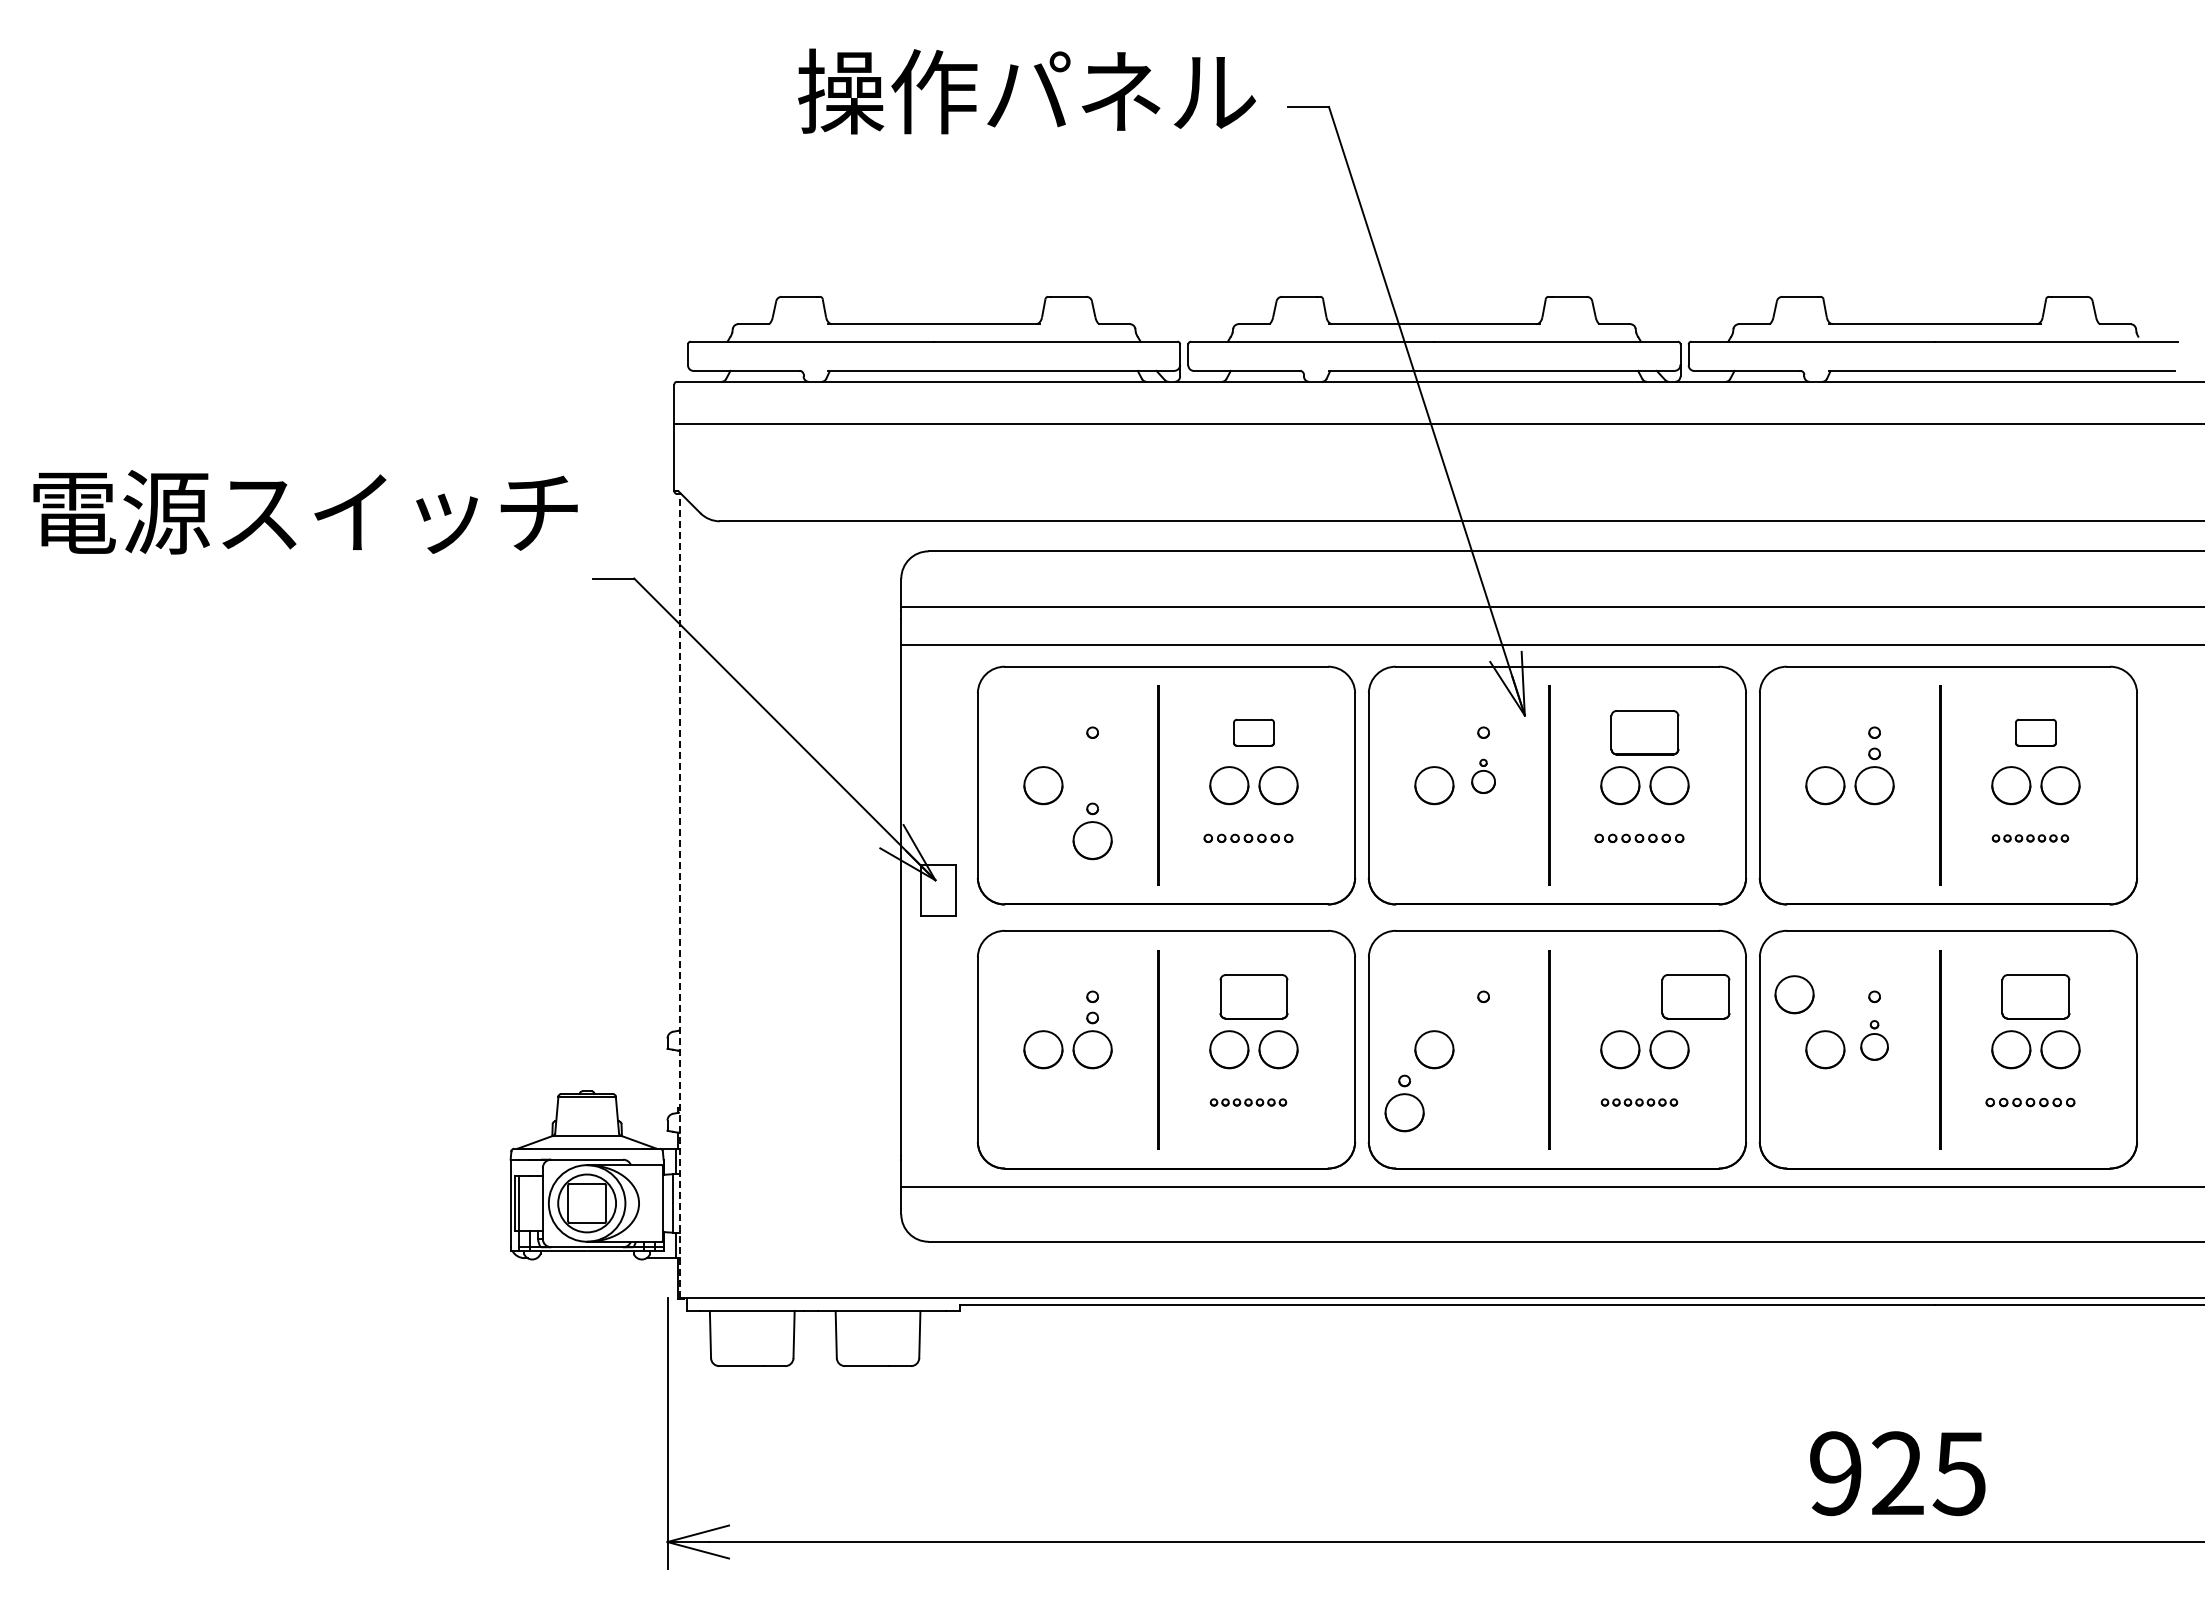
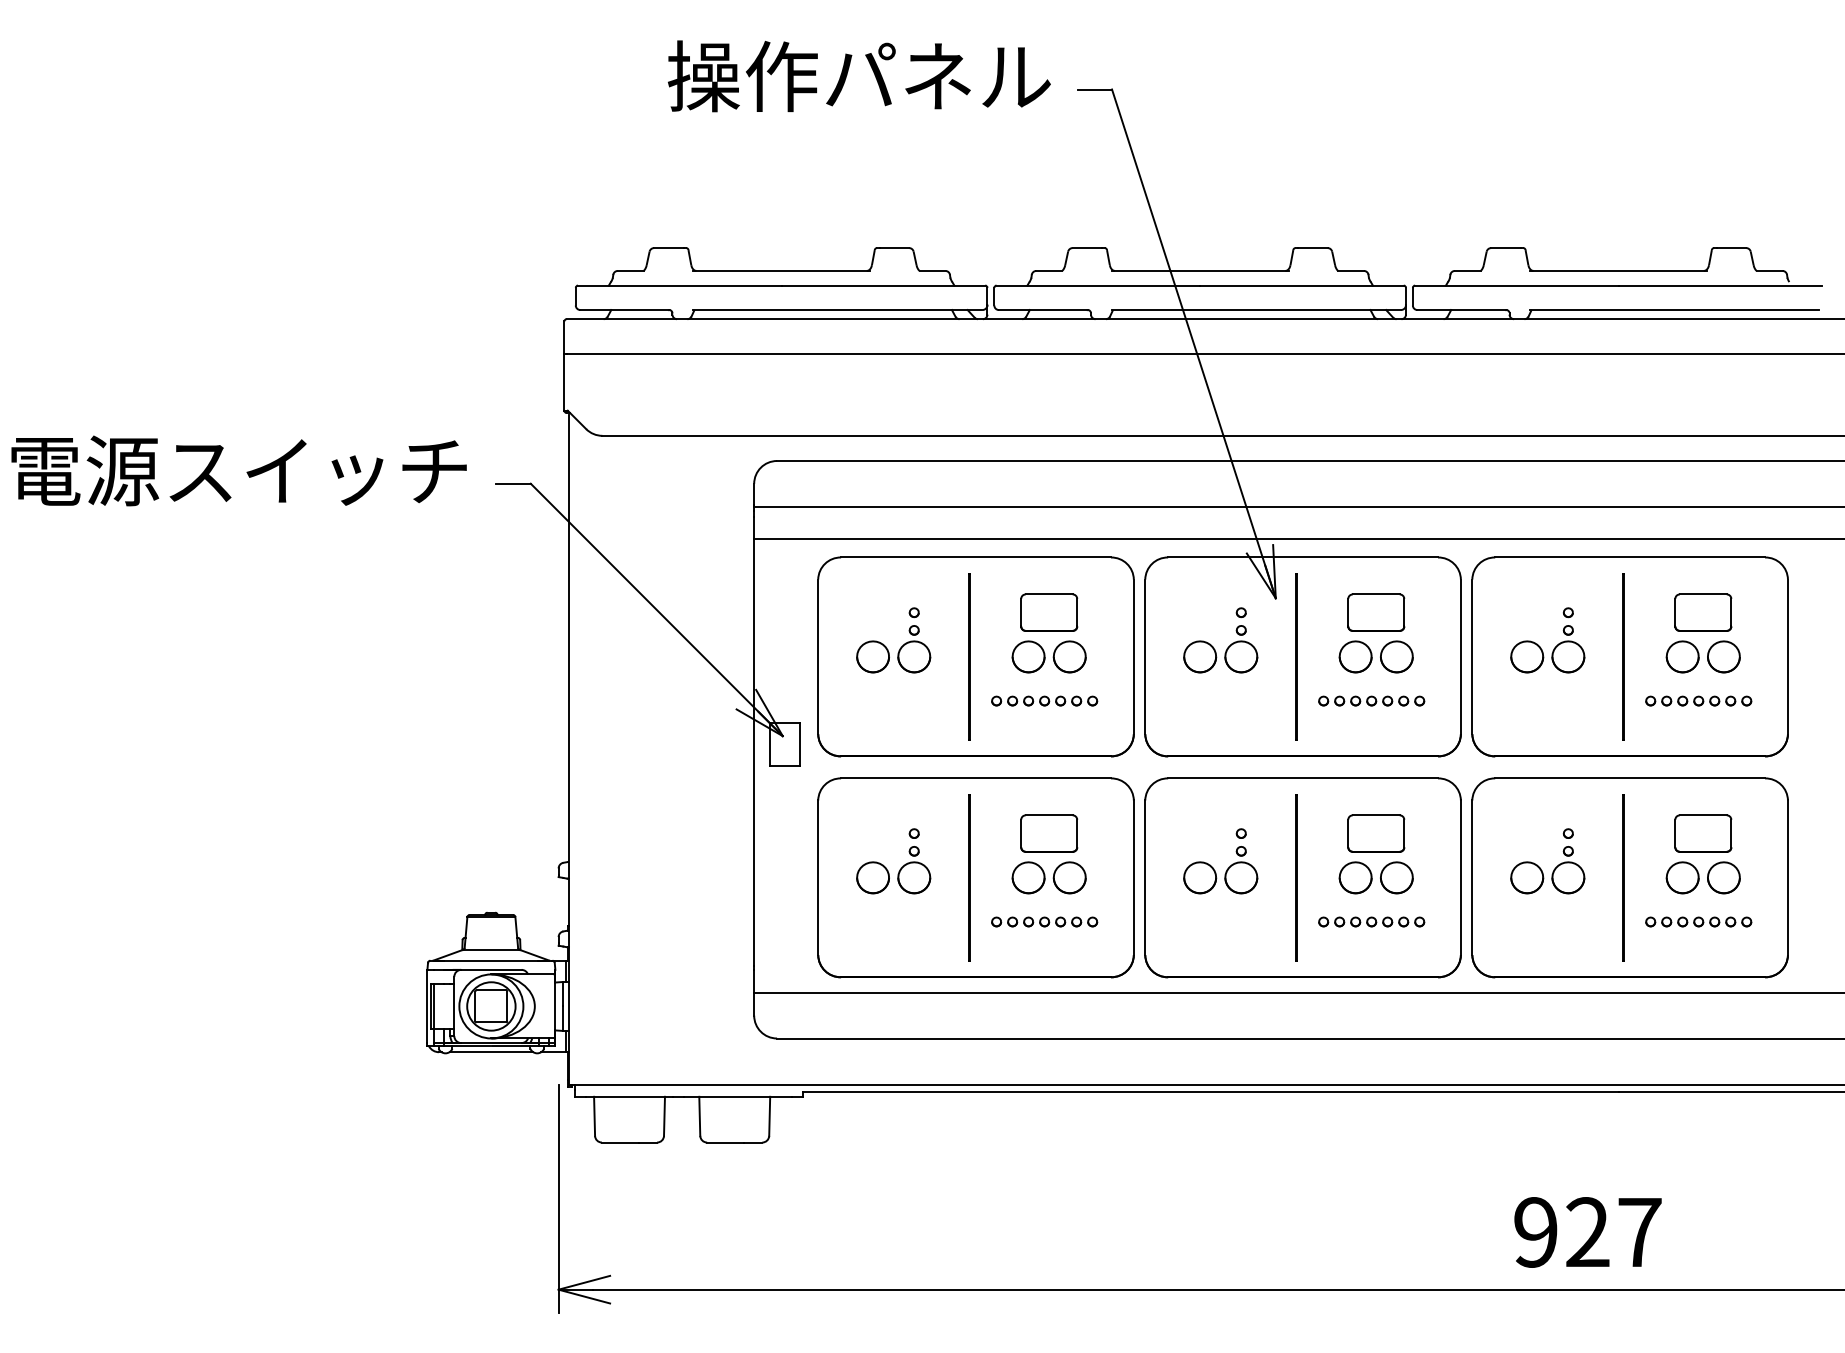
text: (305, 512) -> (239, 471), moved
part: (1253, 732) -> (1048, 612), size x1.67
part: (2035, 732) -> (1702, 612), size x1.67
part: (1483, 776) -> (1241, 649), size x1.67
part: (1092, 831) -> (914, 649), moved
part: (1248, 838) -> (1044, 701), size x1.43
part: (1639, 838) -> (1371, 701), size x1.43
part: (2030, 838) -> (1698, 701), size x1.67
line: (679, 897) -> (568, 750), dashed -> solid
part: (1794, 994) -> (1501, 831), removed
part: (1695, 996) -> (1375, 833), moved
part: (1874, 1040) -> (1568, 870), size x1.43
part: (1248, 1102) -> (1044, 922), size x1.67
part: (1639, 1102) -> (1371, 922), size x1.67
part: (2030, 1102) -> (1698, 922), size x1.43
part: (1404, 1103) -> (1241, 870), moved
line: (587, 1258) -> (491, 1052), added
text: (1959, 1474) -> (1639, 1233), 925 -> 927

